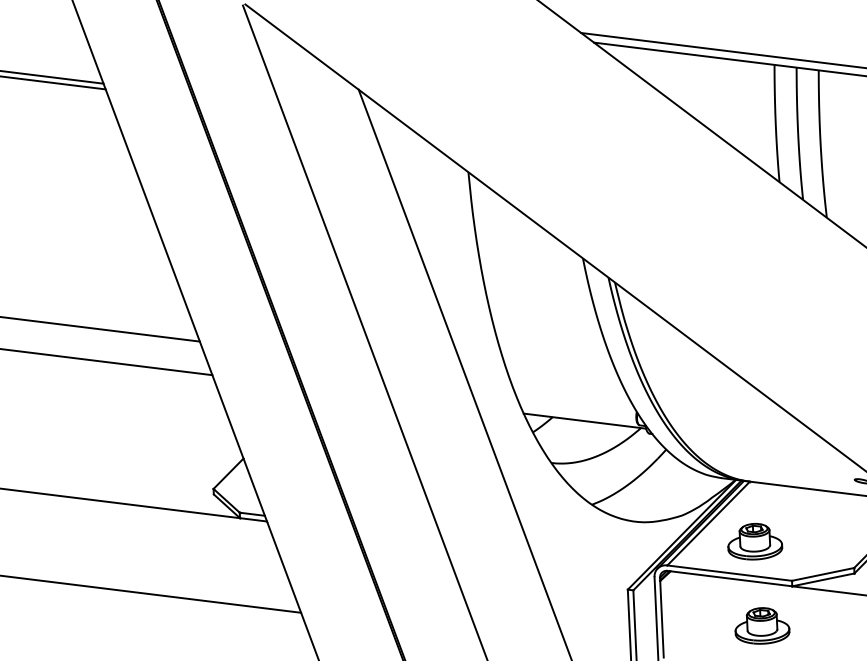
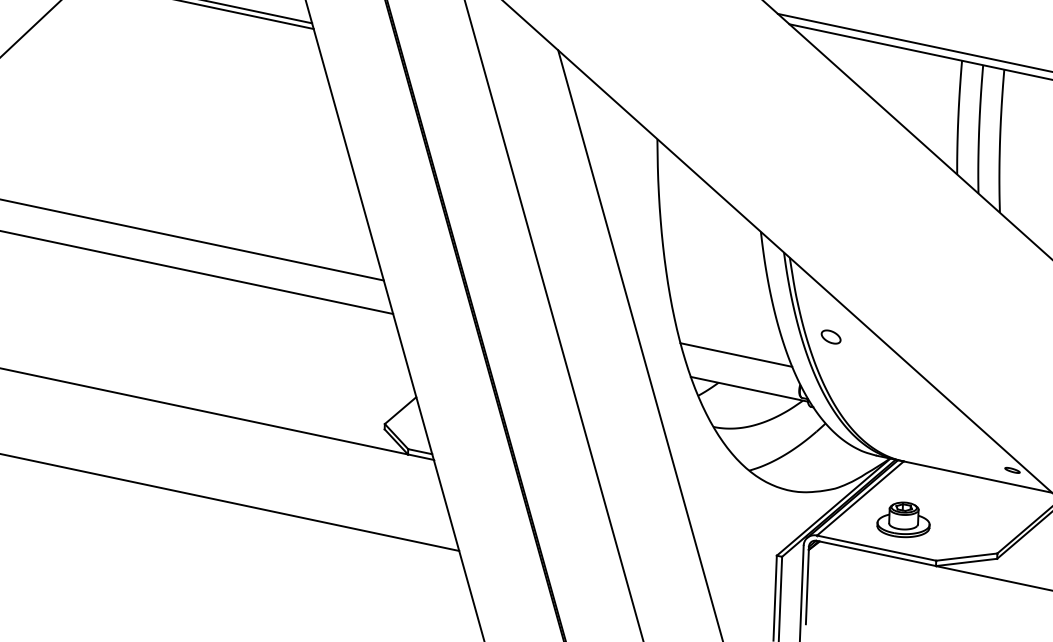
part: (663, 359) -> (830, 336), added
line: (568, 386) -> (736, 354), added
part: (761, 625) -> (903, 601), removed

